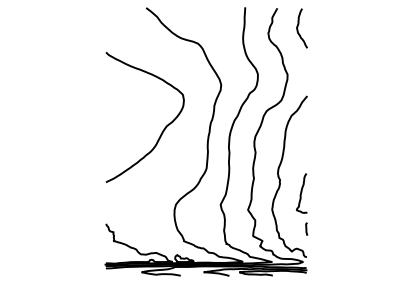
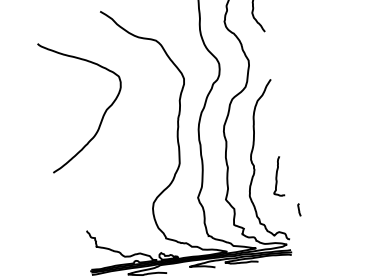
curve: (162, 130) -> (103, 114), moved
curve: (306, 228) -> (299, 209), moved

